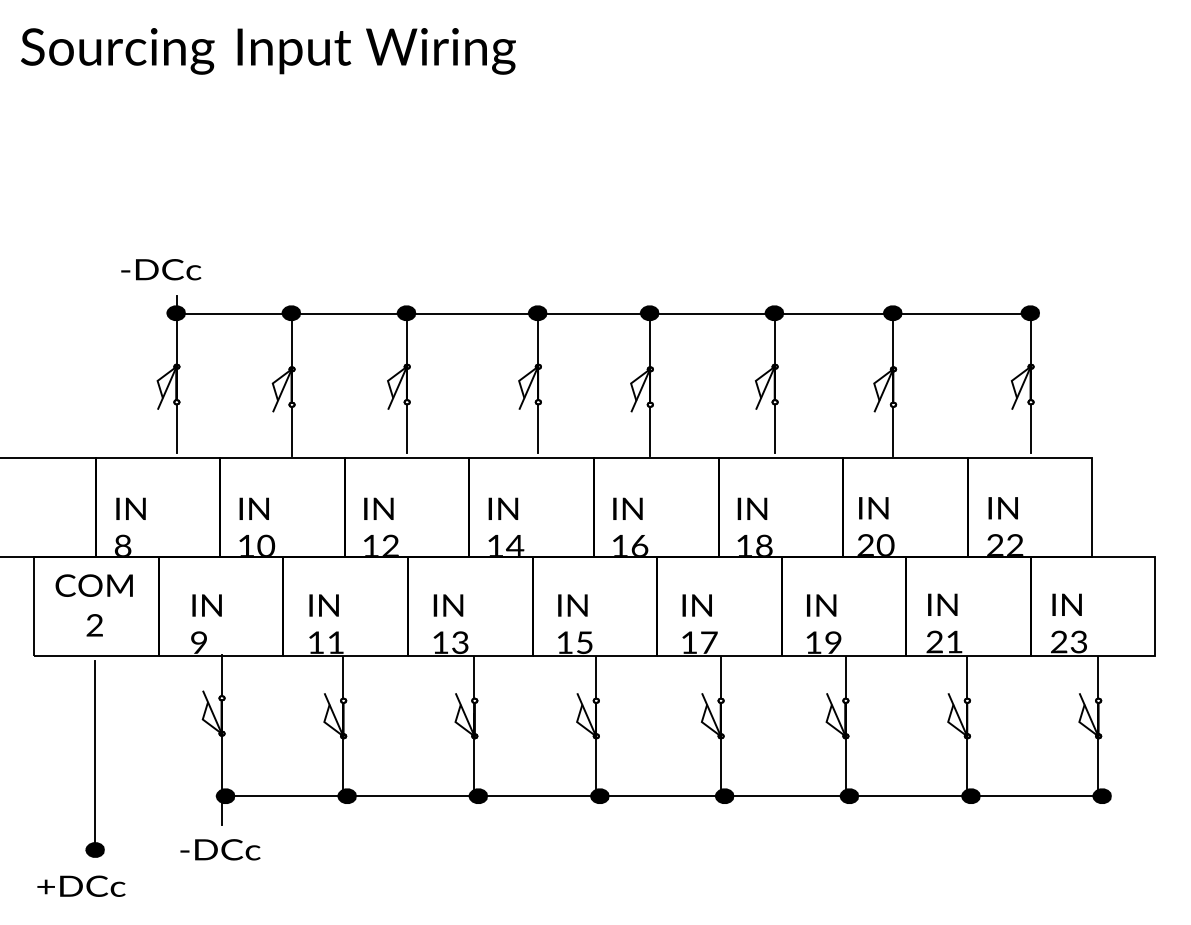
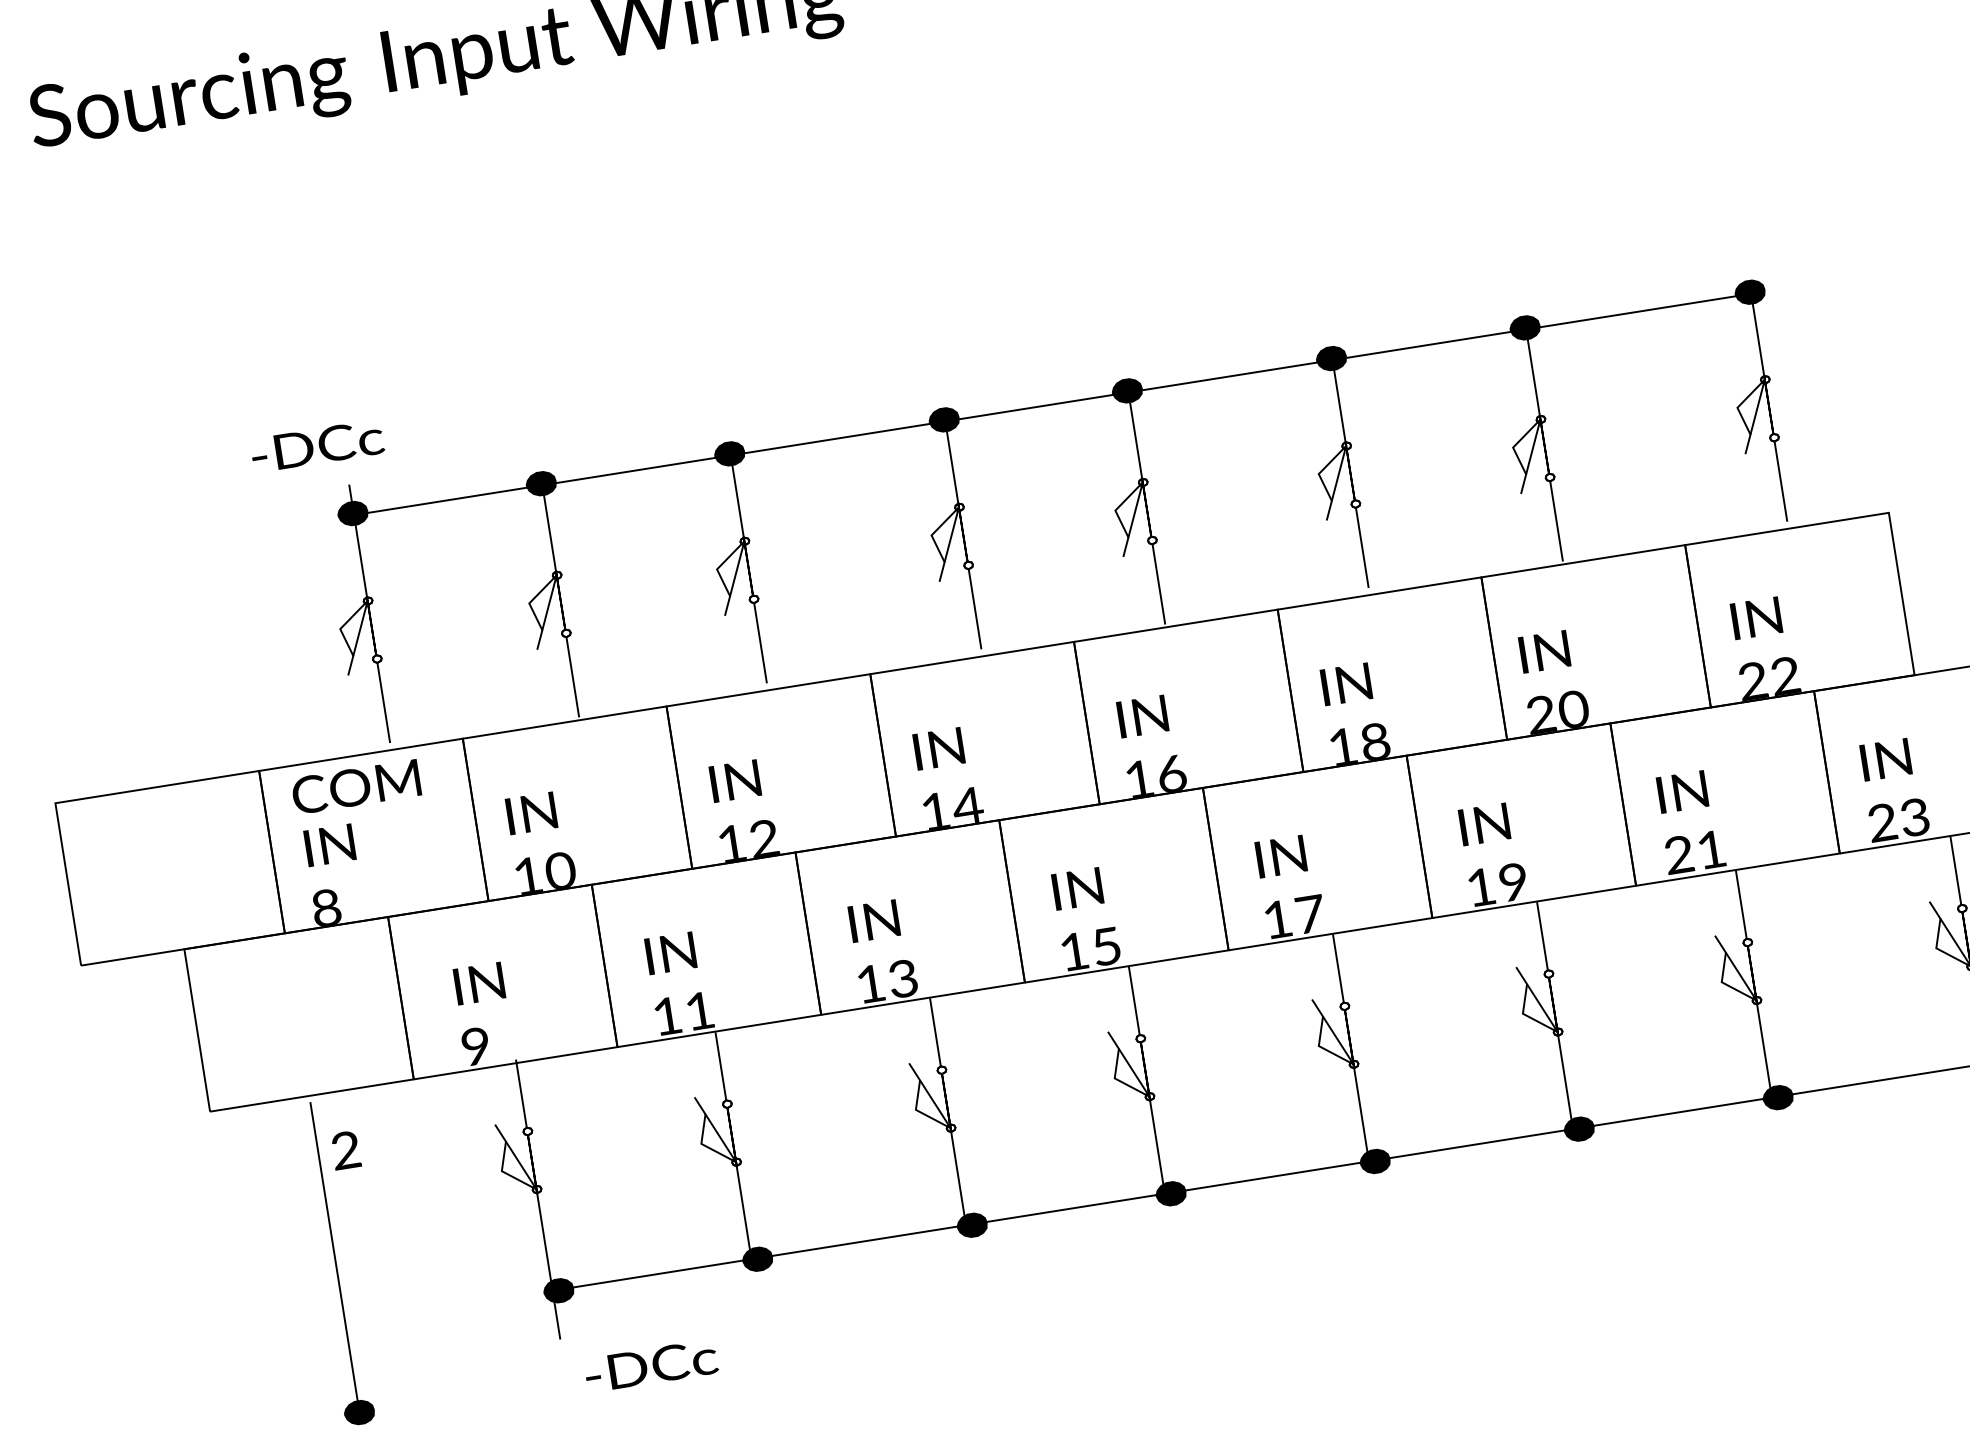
text: (93, 585) -> (355, 787), moved
text: (94, 625) -> (345, 1150), moved
text: (220, 849) -> (651, 1365), moved

